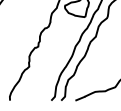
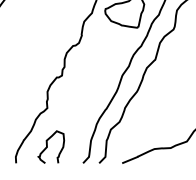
curve: (29, 90) -> (47, 146), added

